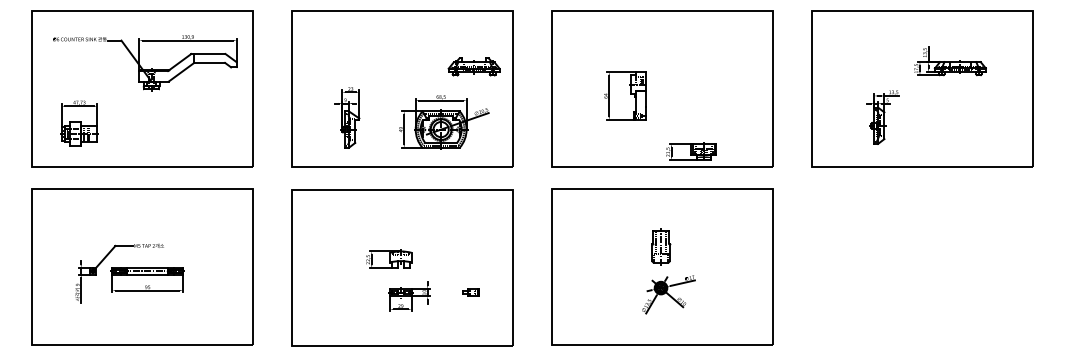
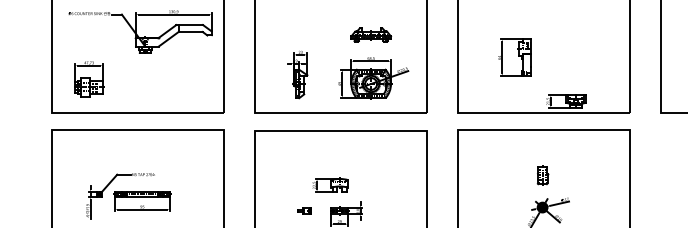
part: (473, 66) -> (370, 34), moved
part: (660, 247) -> (542, 175), size x0.71
part: (470, 292) -> (304, 210), moved

